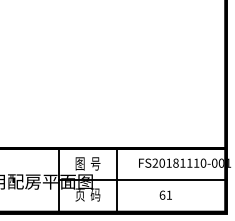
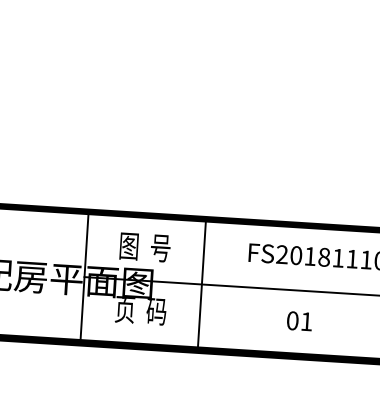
text: (162, 194) -> (292, 319), 61 -> 01

